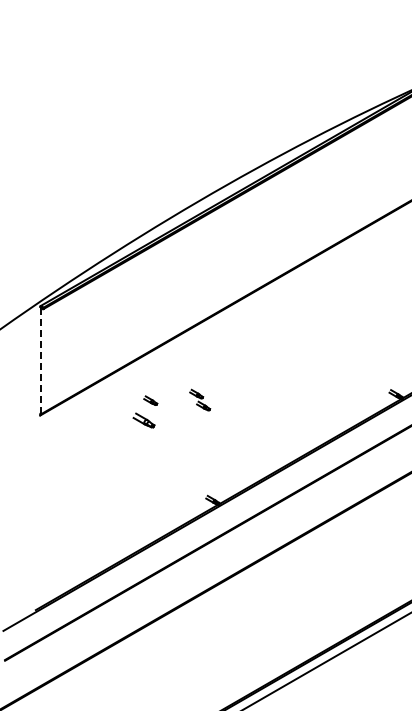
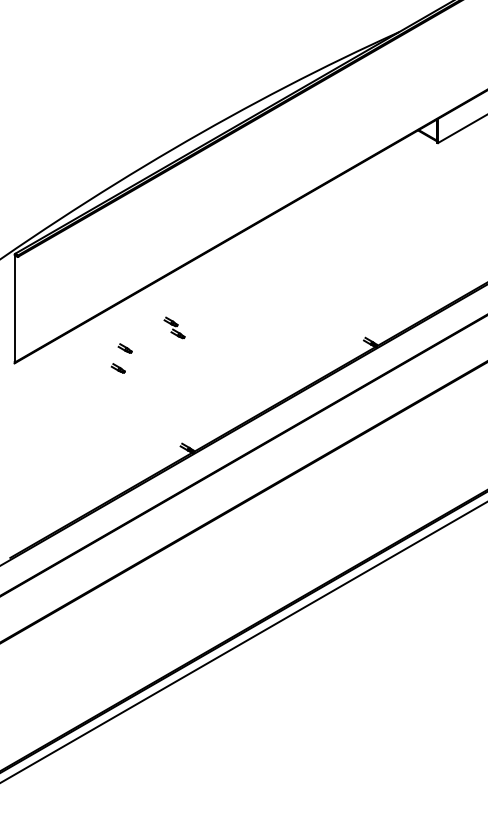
line: (41, 360) -> (15, 308), dashed -> solid
part: (200, 399) -> (174, 327), moved
part: (143, 420) -> (117, 368), size x0.62

